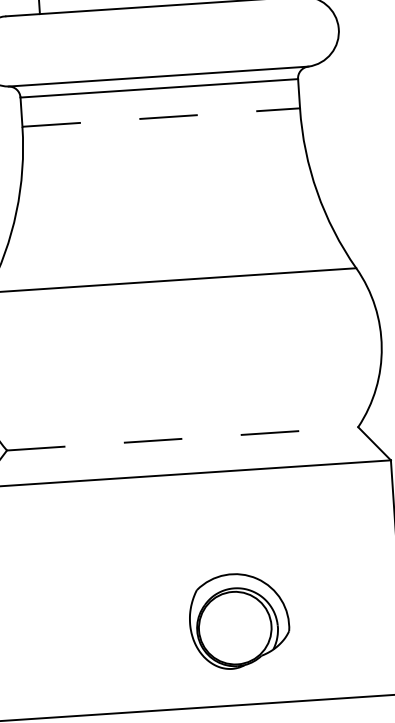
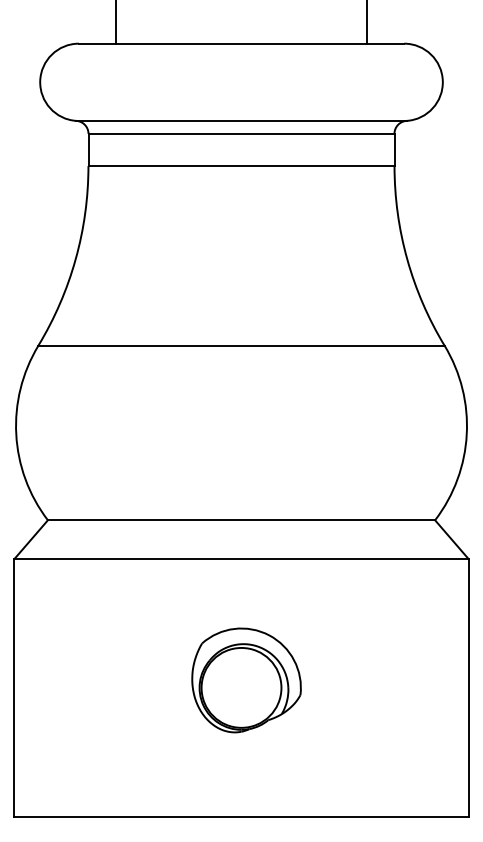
line: (162, 117) -> (242, 166), dashed -> solid
line: (182, 439) -> (241, 520), dashed -> solid
part: (239, 621) -> (246, 680), moved

